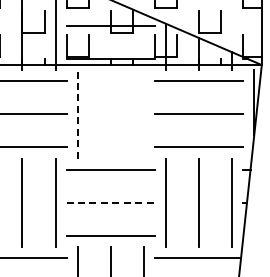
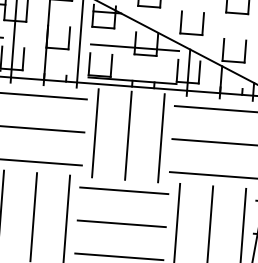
line: (77, 113) -> (95, 132), dashed -> solid
line: (110, 114) -> (128, 135), added
line: (143, 114) -> (161, 138), added
line: (111, 202) -> (122, 223), dashed -> solid

